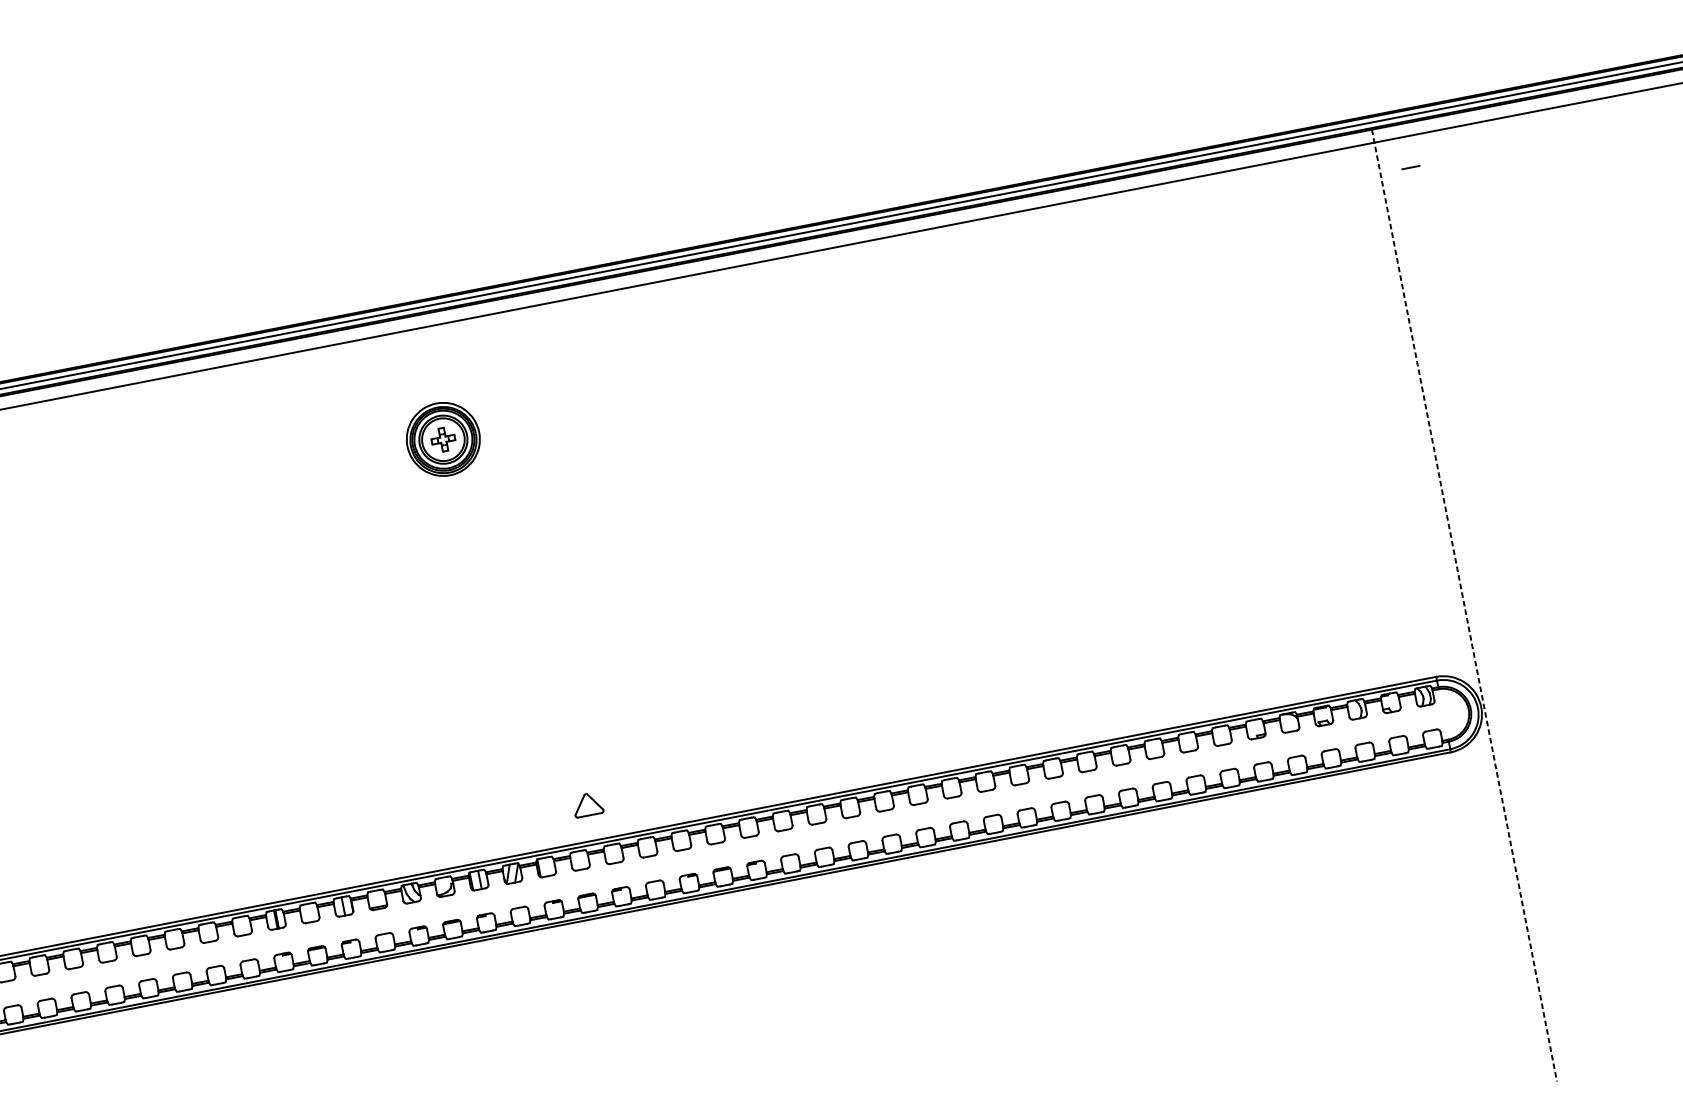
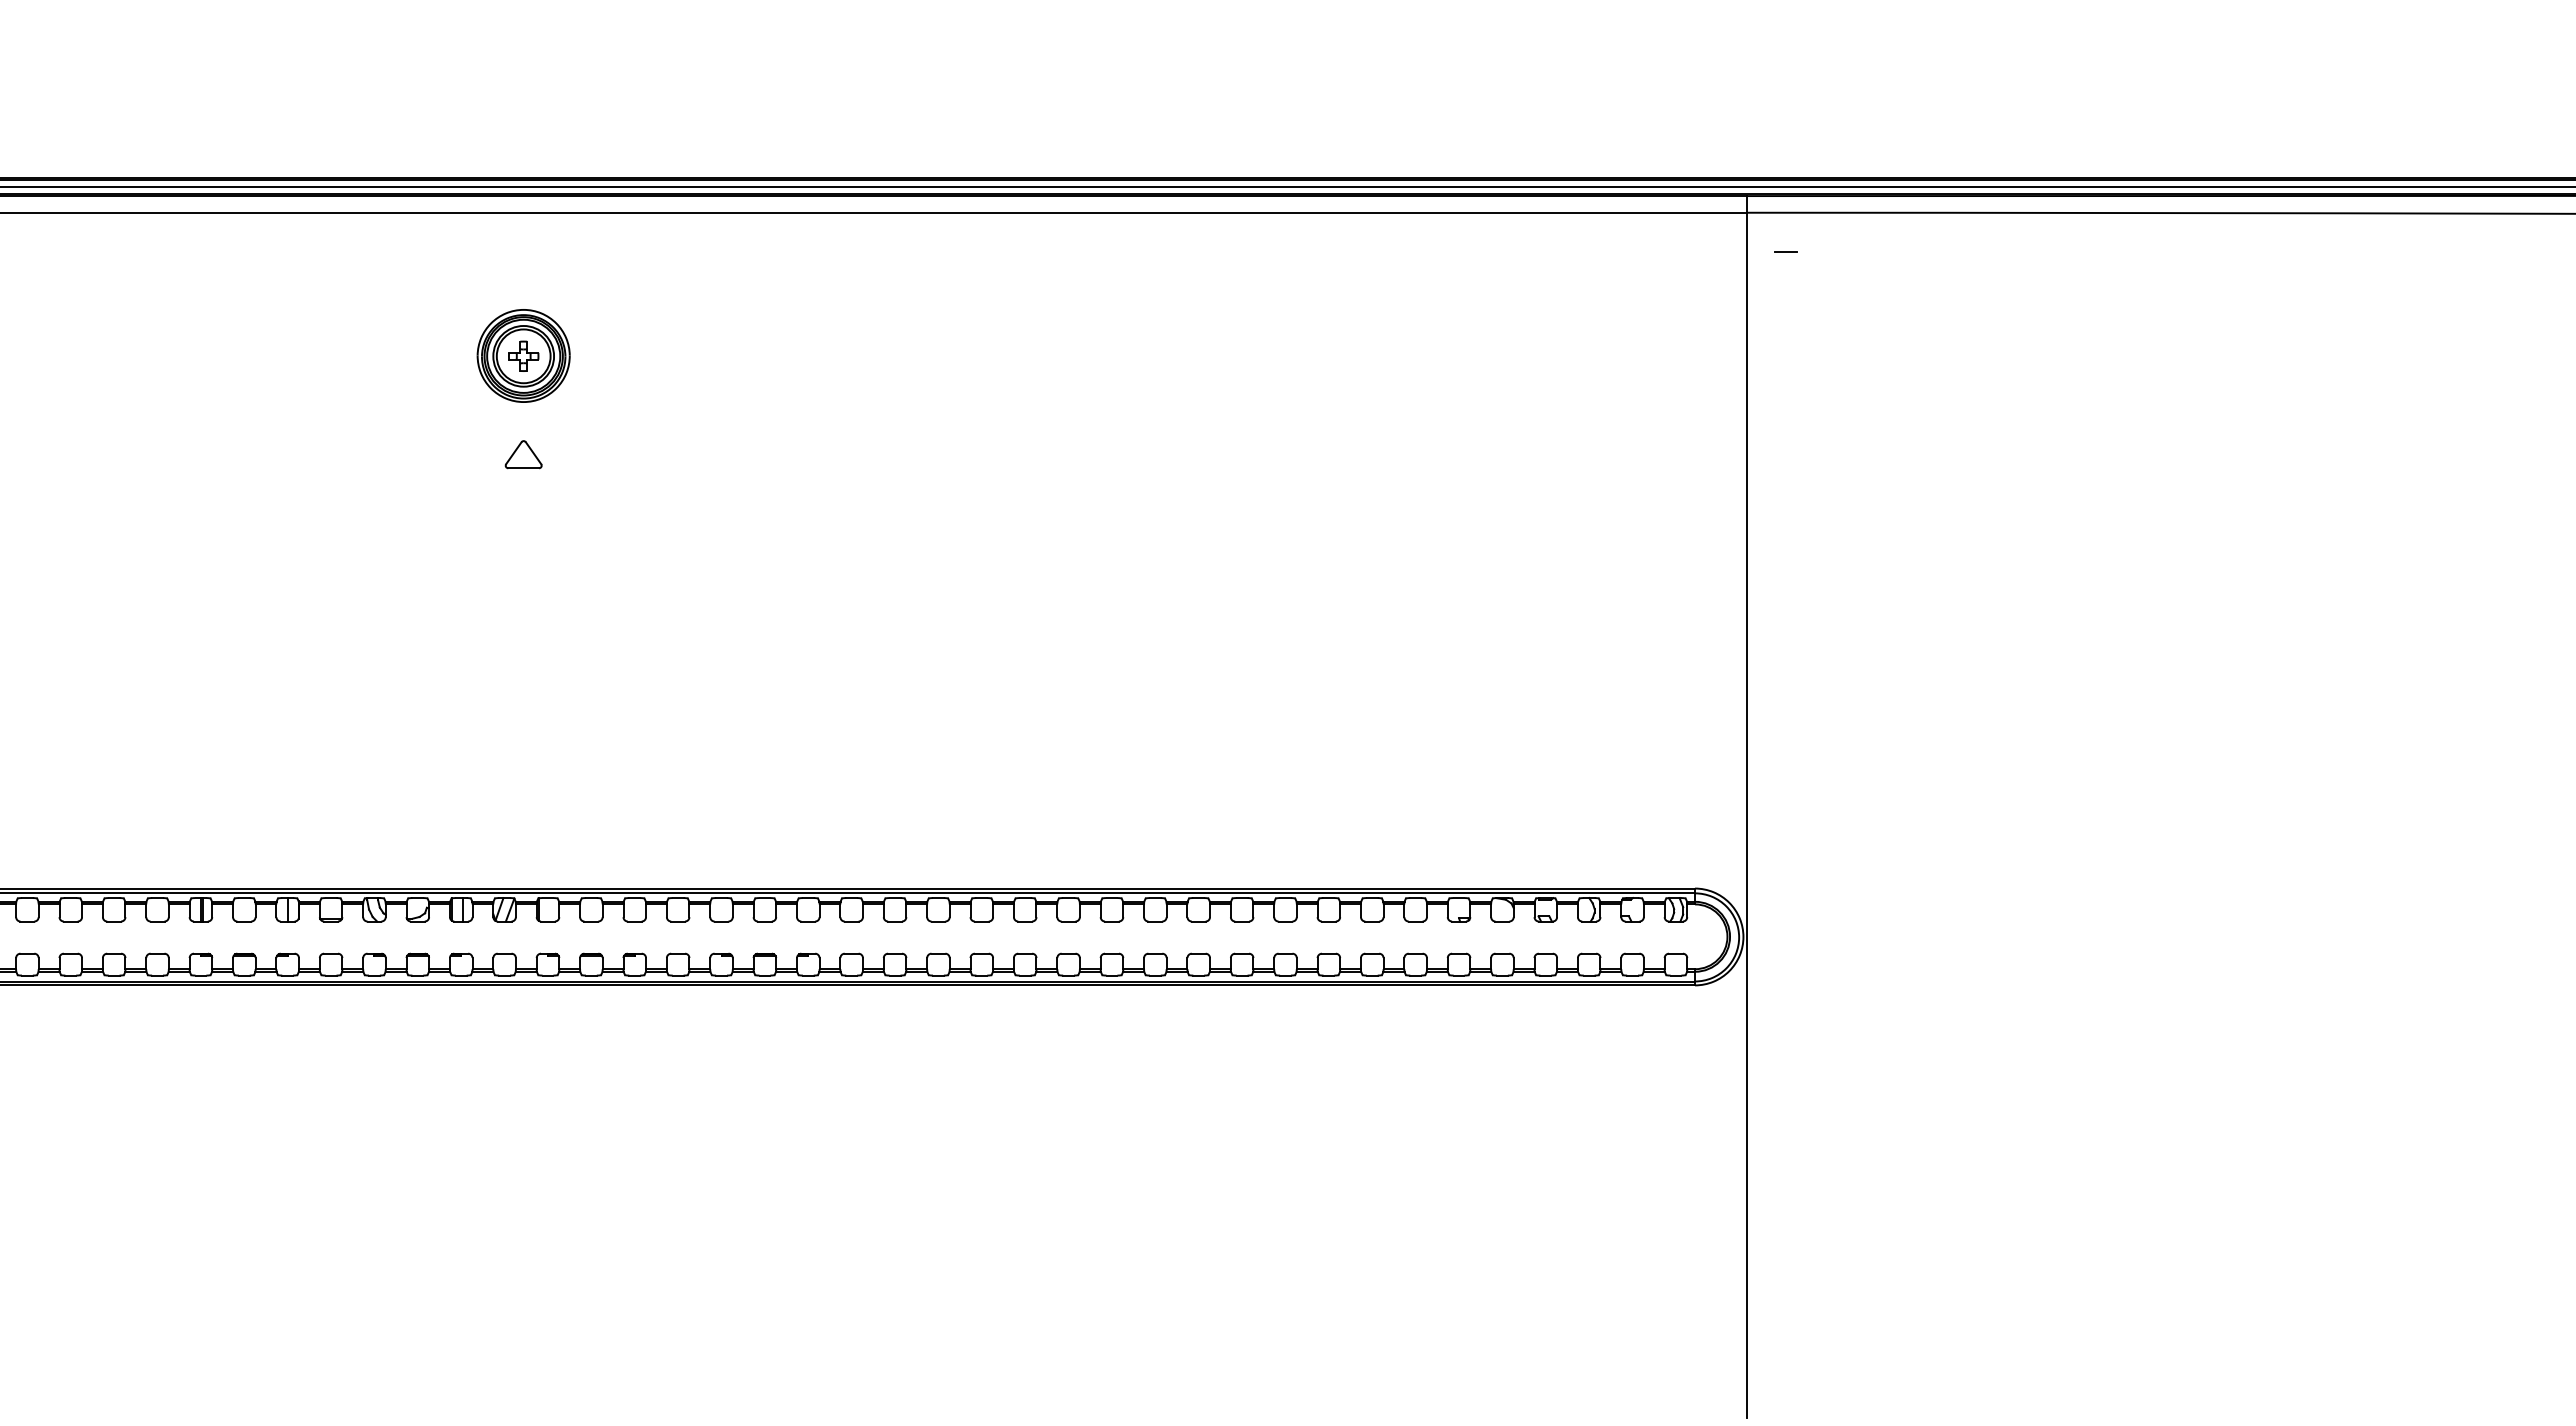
line: (1464, 605) -> (1747, 807), dashed -> solid
part: (587, 804) -> (523, 454), moved

